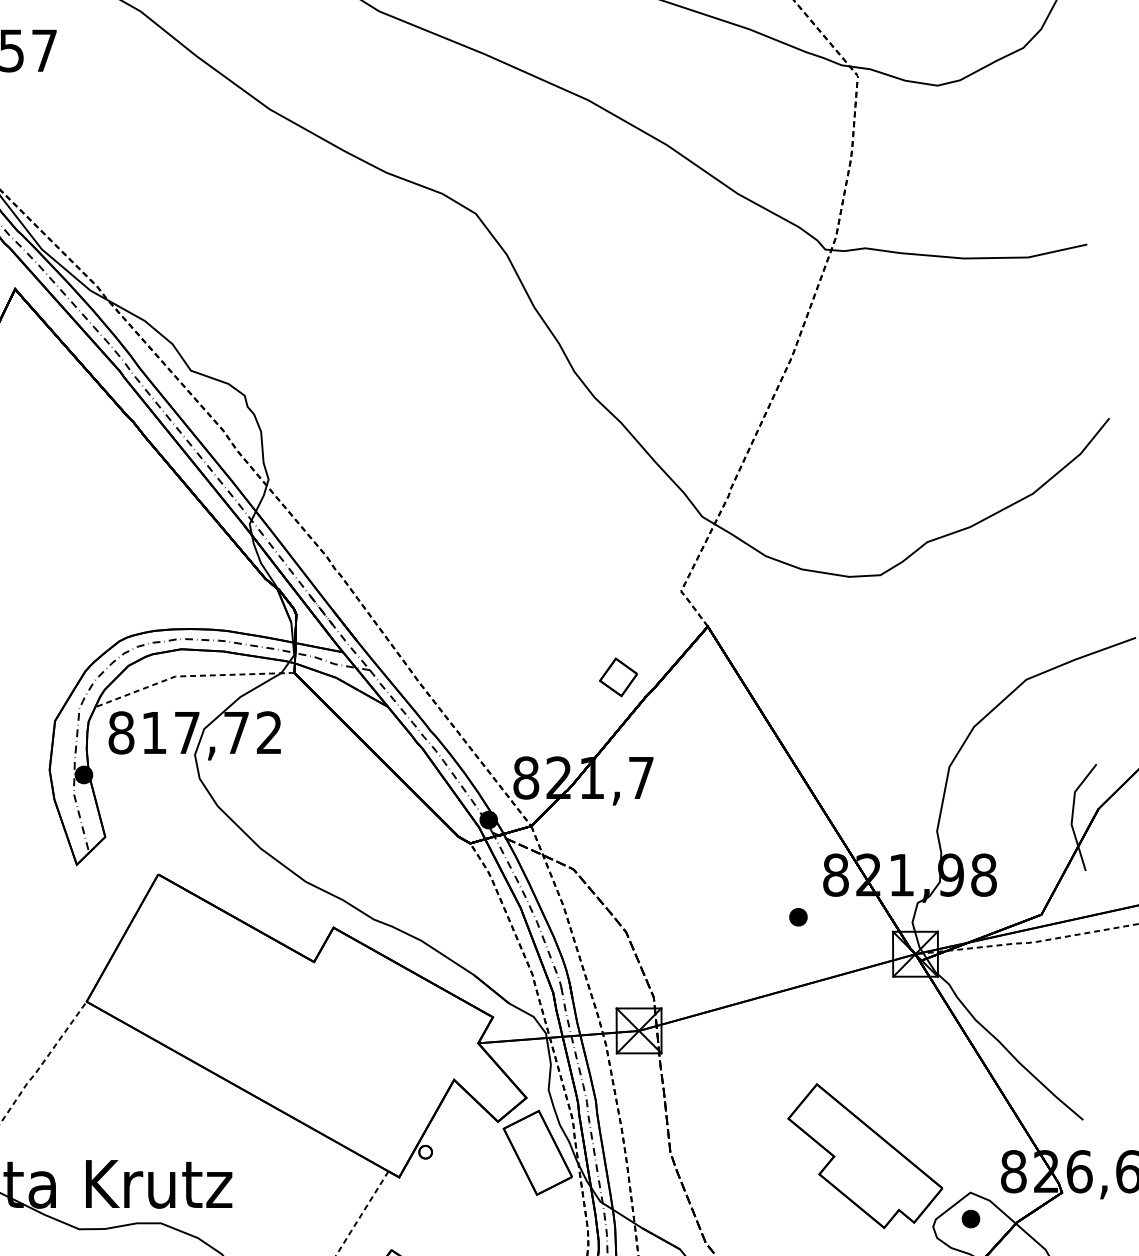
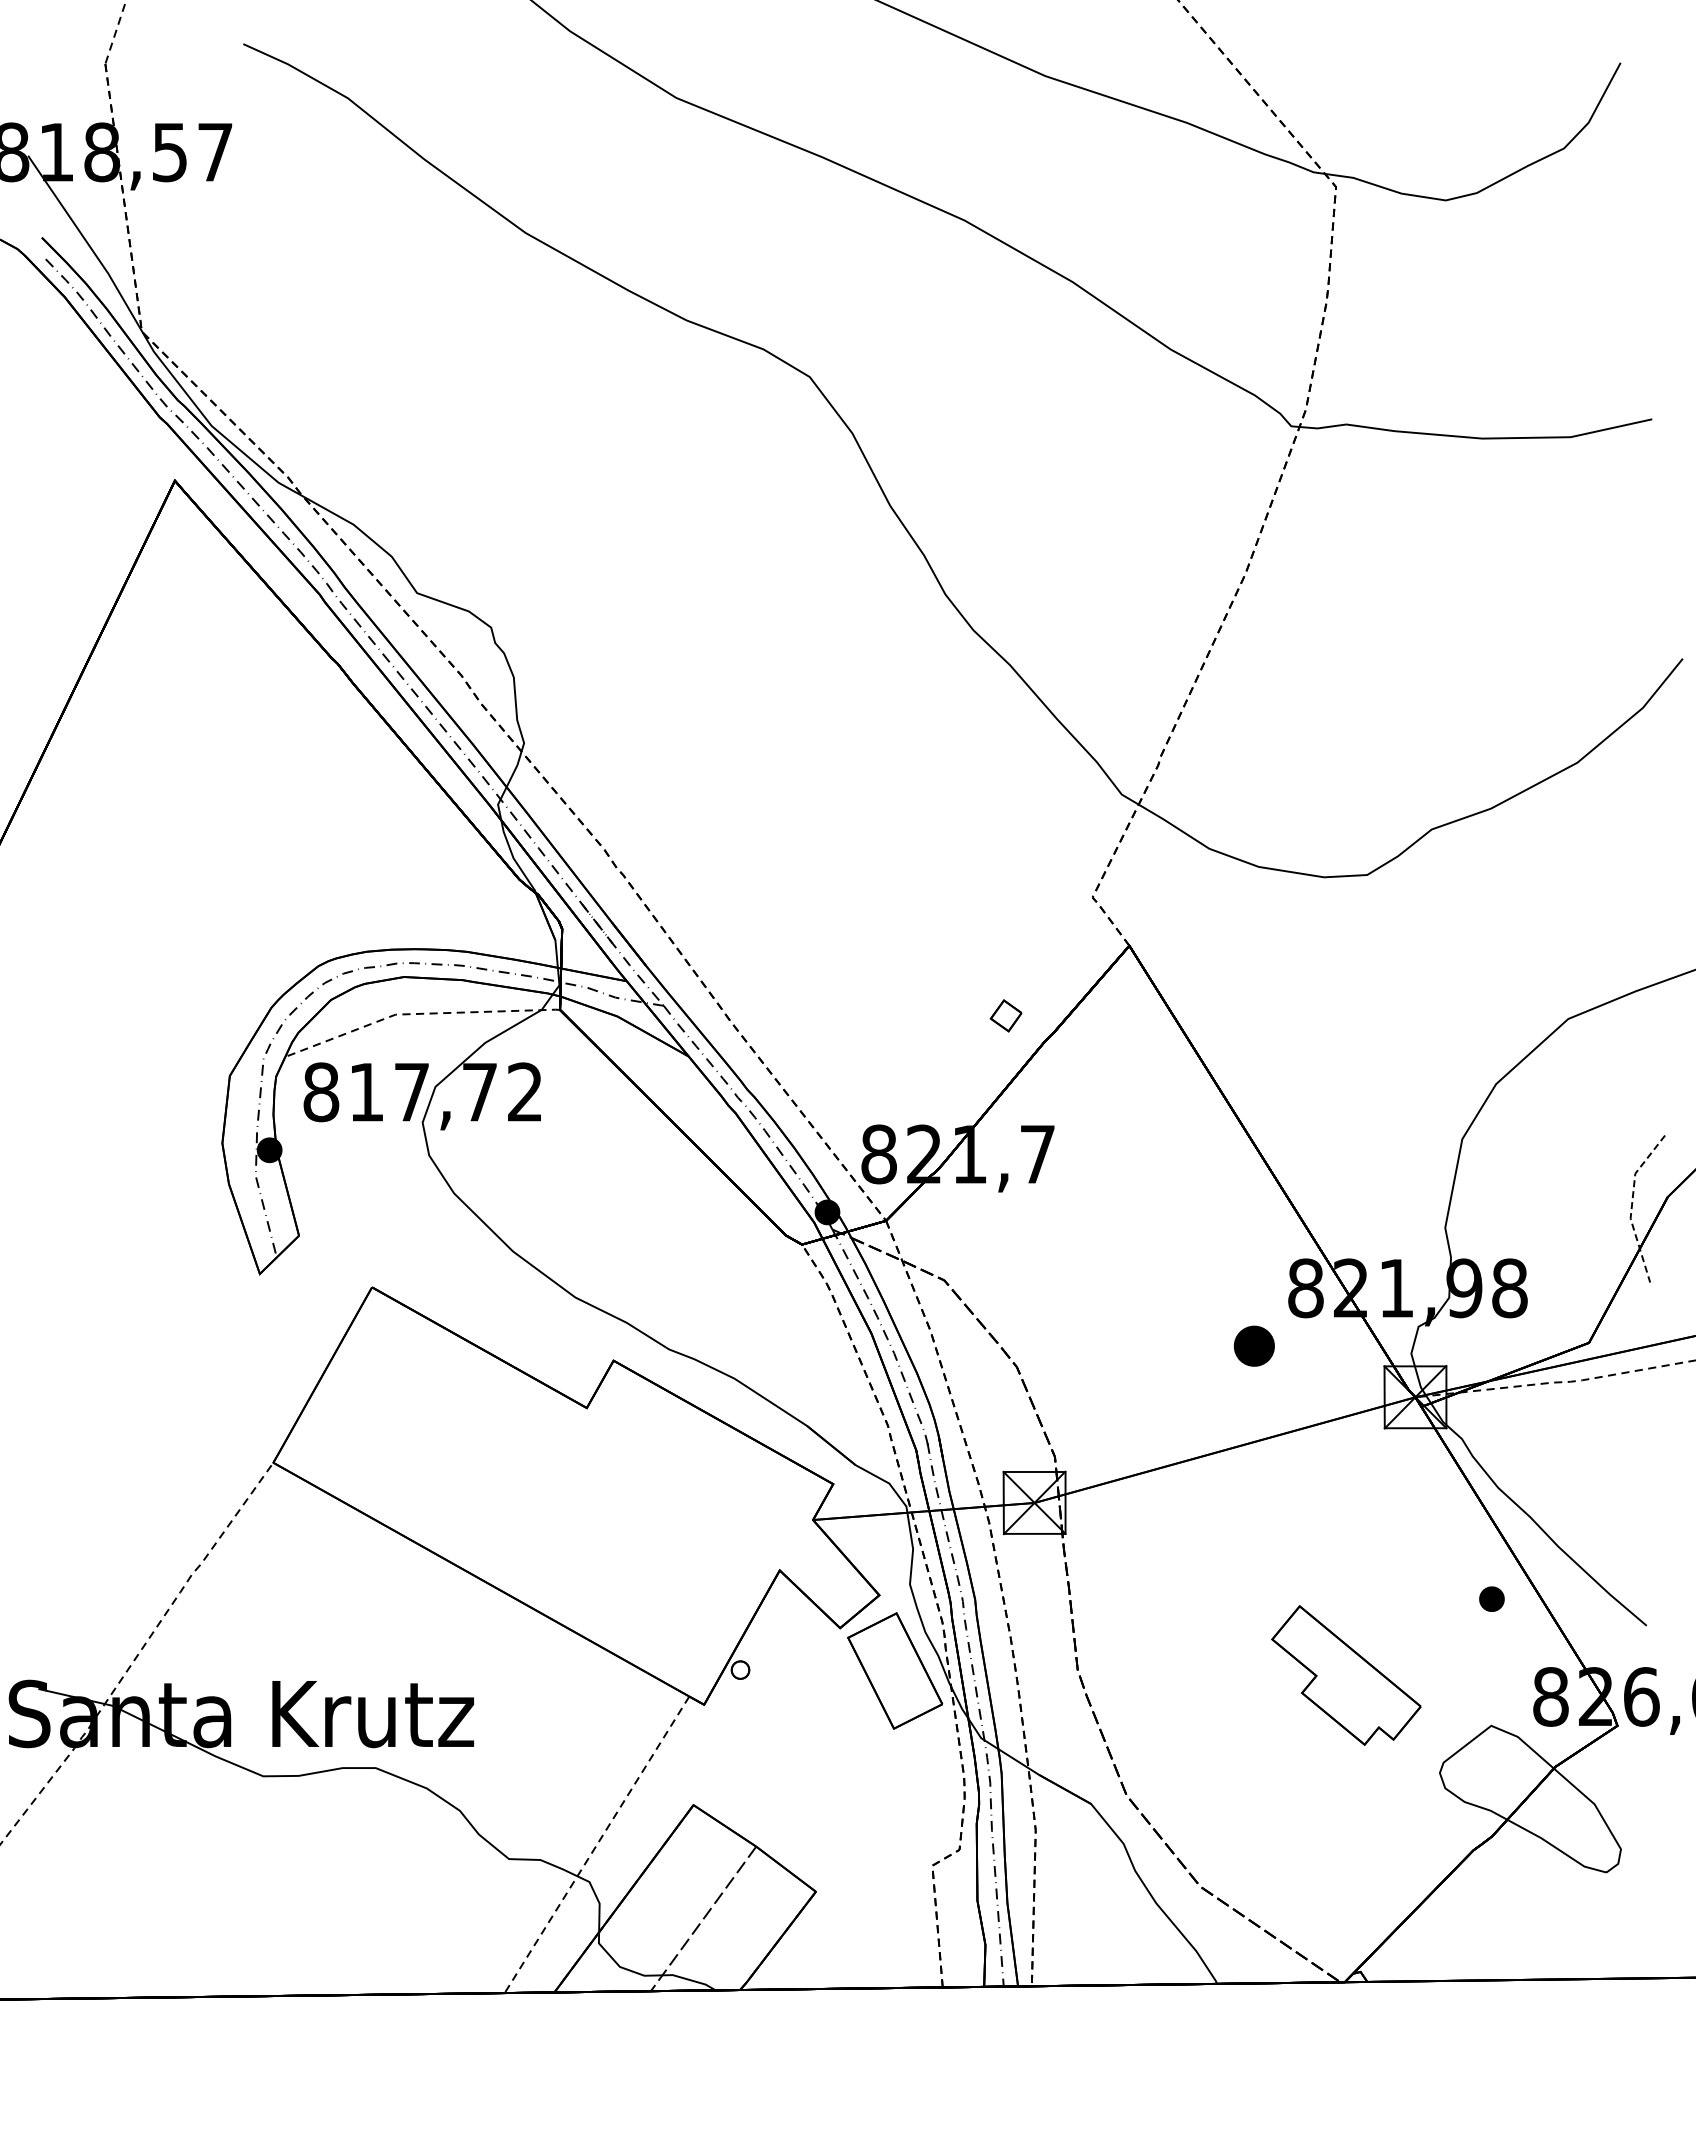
part: (617, 677) -> (1005, 1015), size x0.6
line: (1072, 814) -> (1632, 1204), solid -> dashed
part: (797, 917) -> (1253, 1346), size x1.6
part: (865, 1156) -> (1346, 1675), size x0.7
part: (970, 1218) -> (1491, 1598), moved

